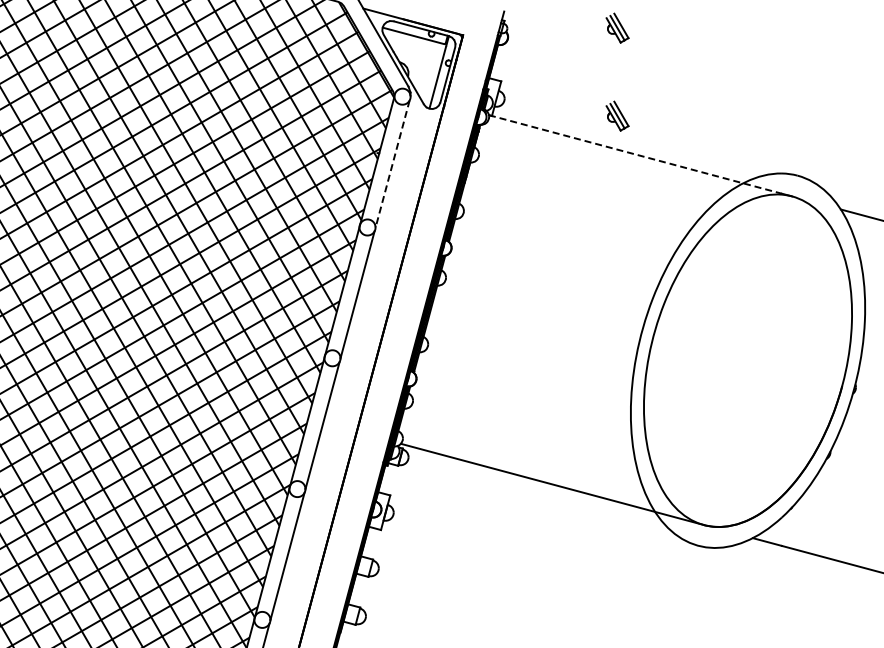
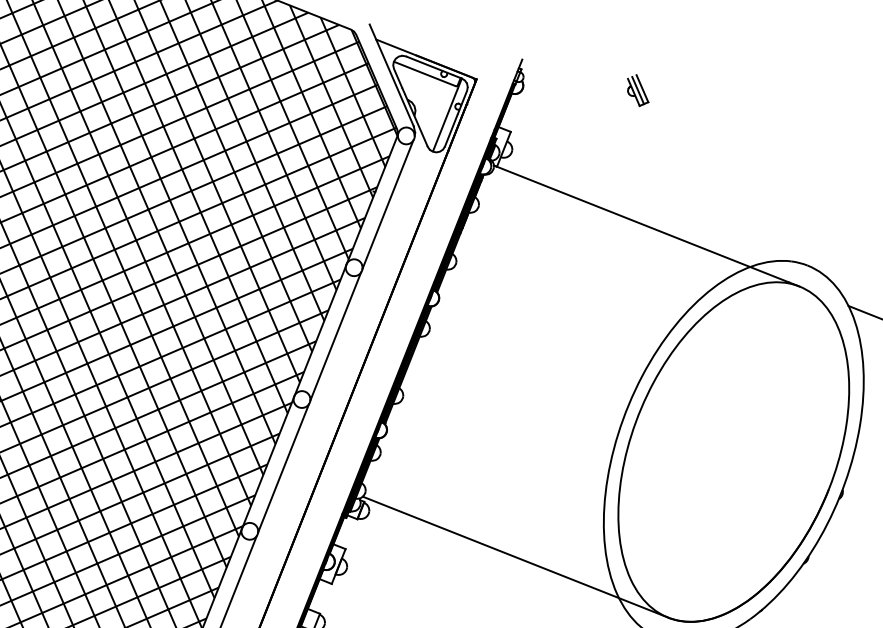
part: (617, 115) -> (627, 181), removed
line: (635, 154) -> (641, 224), dashed -> solid
line: (392, 164) -> (387, 205), dashed -> solid

